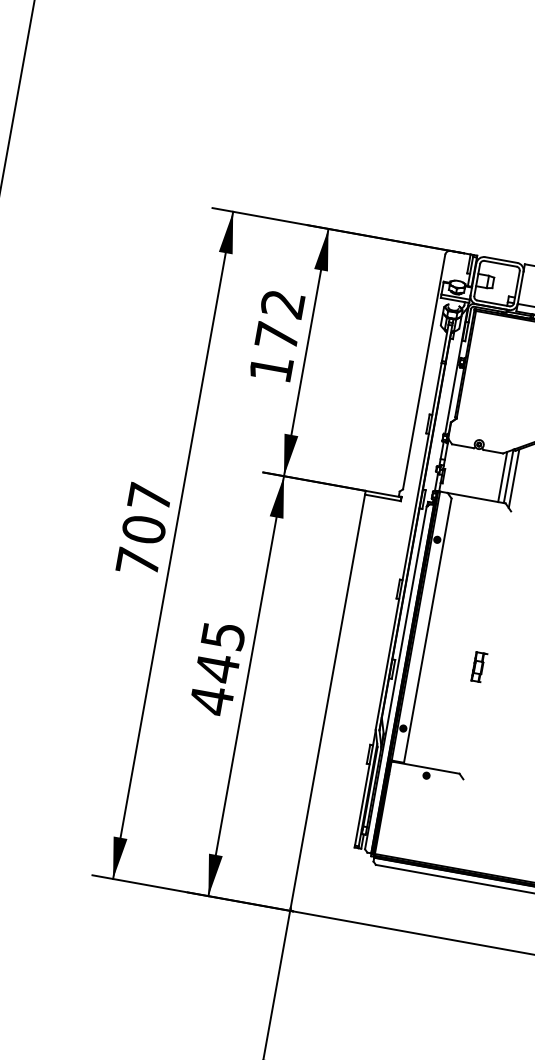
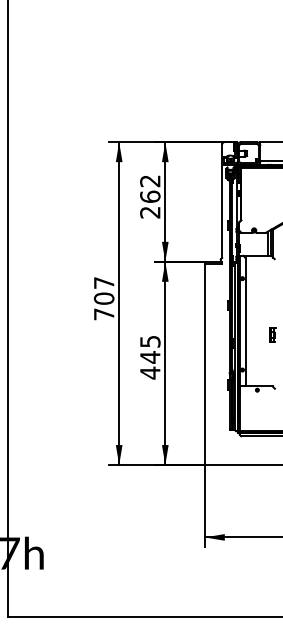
text: (274, 352) -> (150, 204), 172 -> 262

